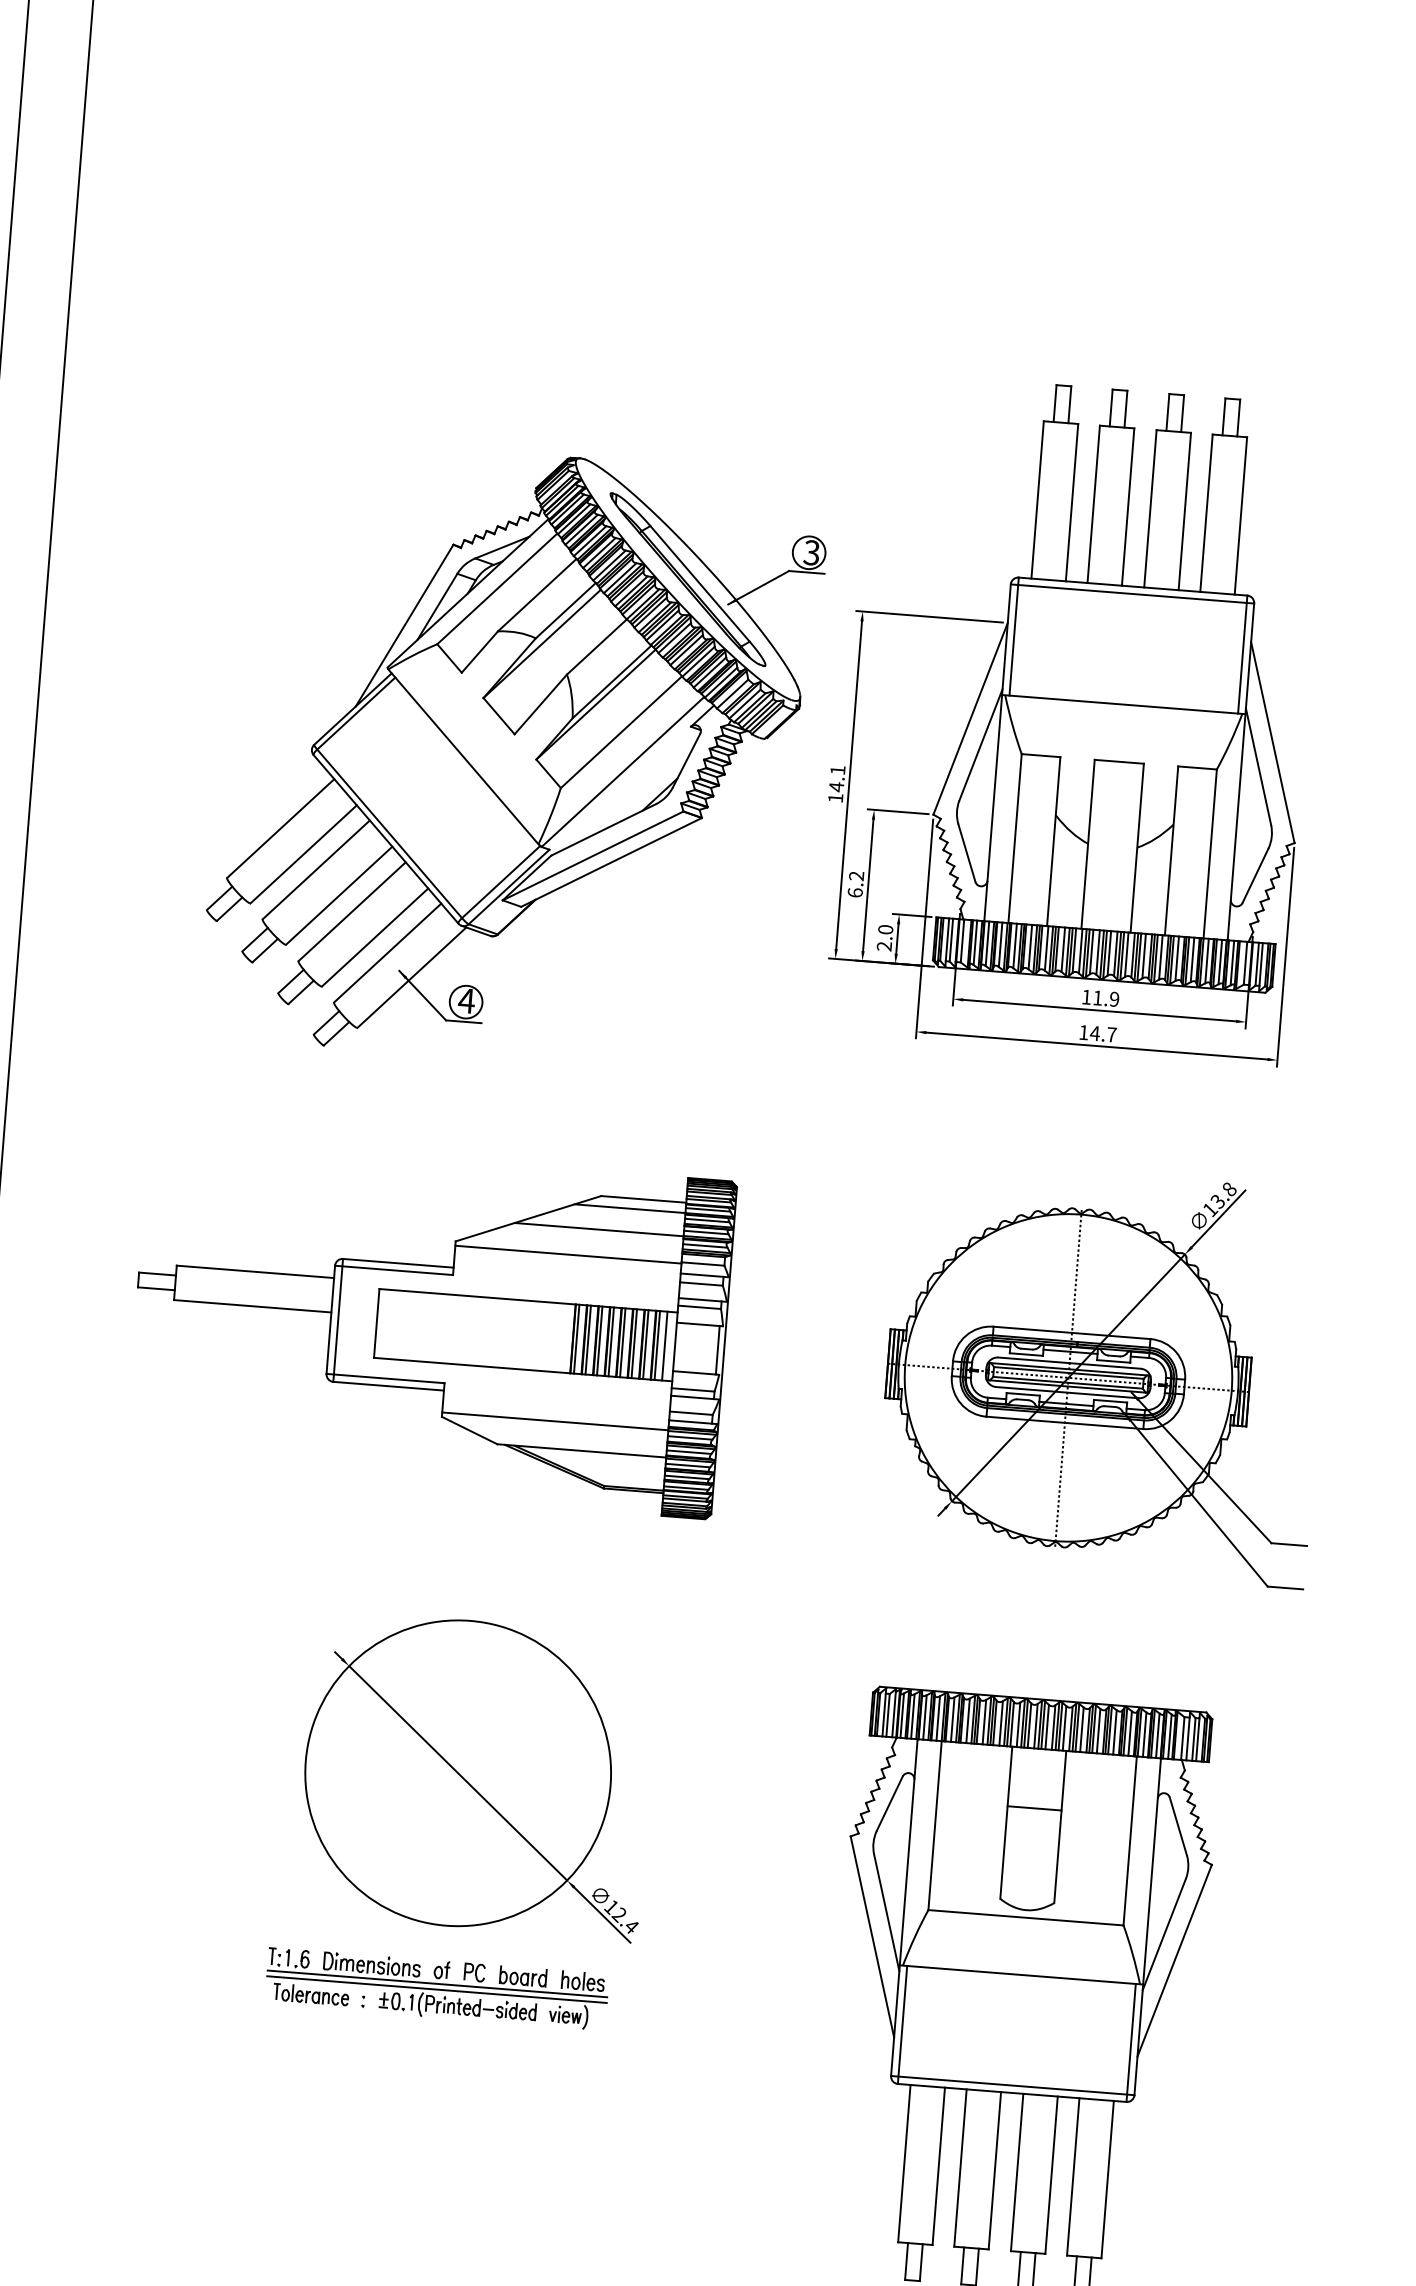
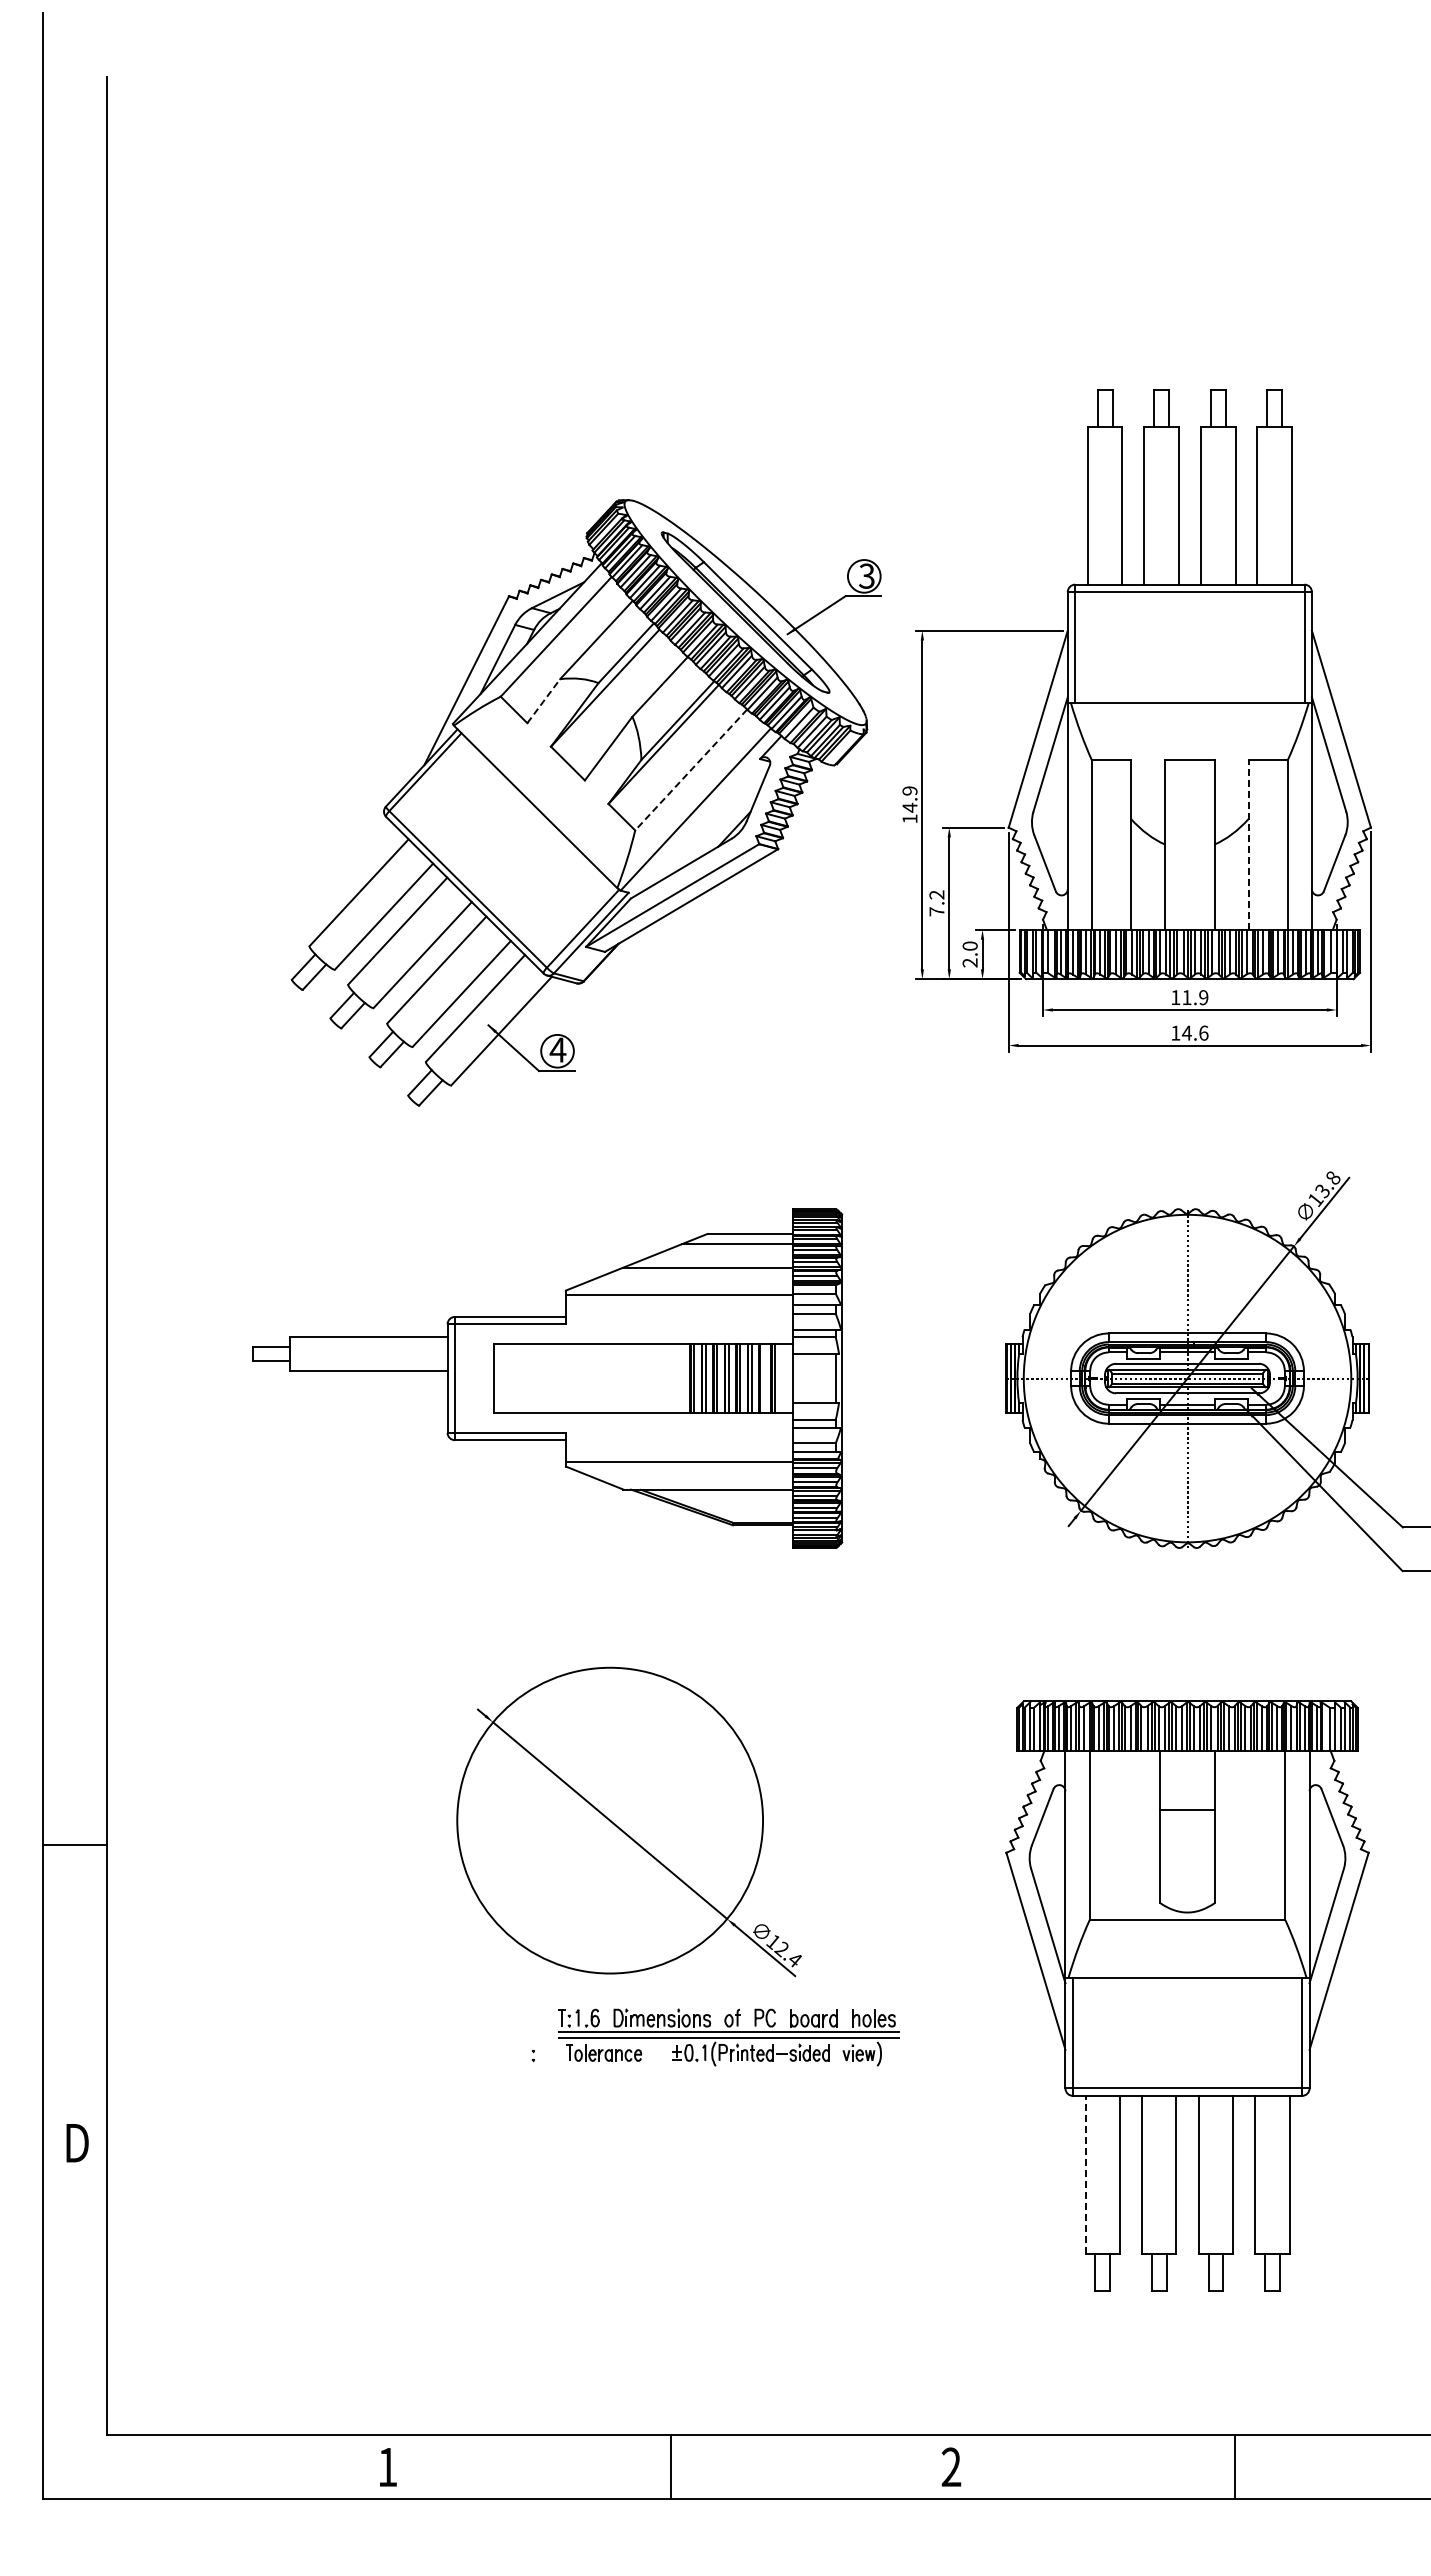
line: (480, 651) -> (544, 700), solid -> dashed
line: (620, 732) -> (690, 770), solid -> dashed
text: (837, 769) -> (909, 790), 14.1 -> 14.9
line: (1171, 851) -> (1248, 845), solid -> dashed
text: (854, 892) -> (936, 911), 6.2 -> 7.2
text: (1111, 1034) -> (1203, 1032), 14.7 -> 14.6
line: (645, 1344) -> (763, 1378), removed
line: (664, 1346) -> (782, 1378), removed
part: (436, 1989) -> (728, 2037), moved
line: (904, 2163) -> (1085, 2174), solid -> dashed

